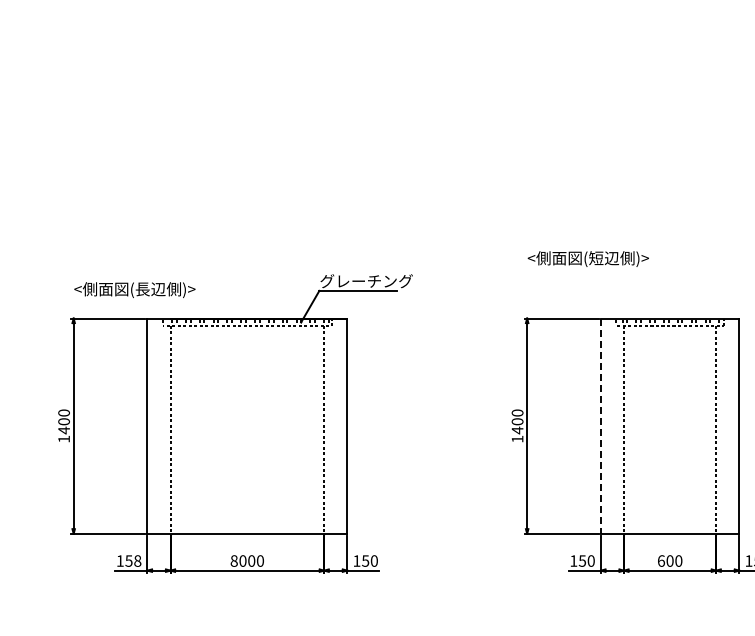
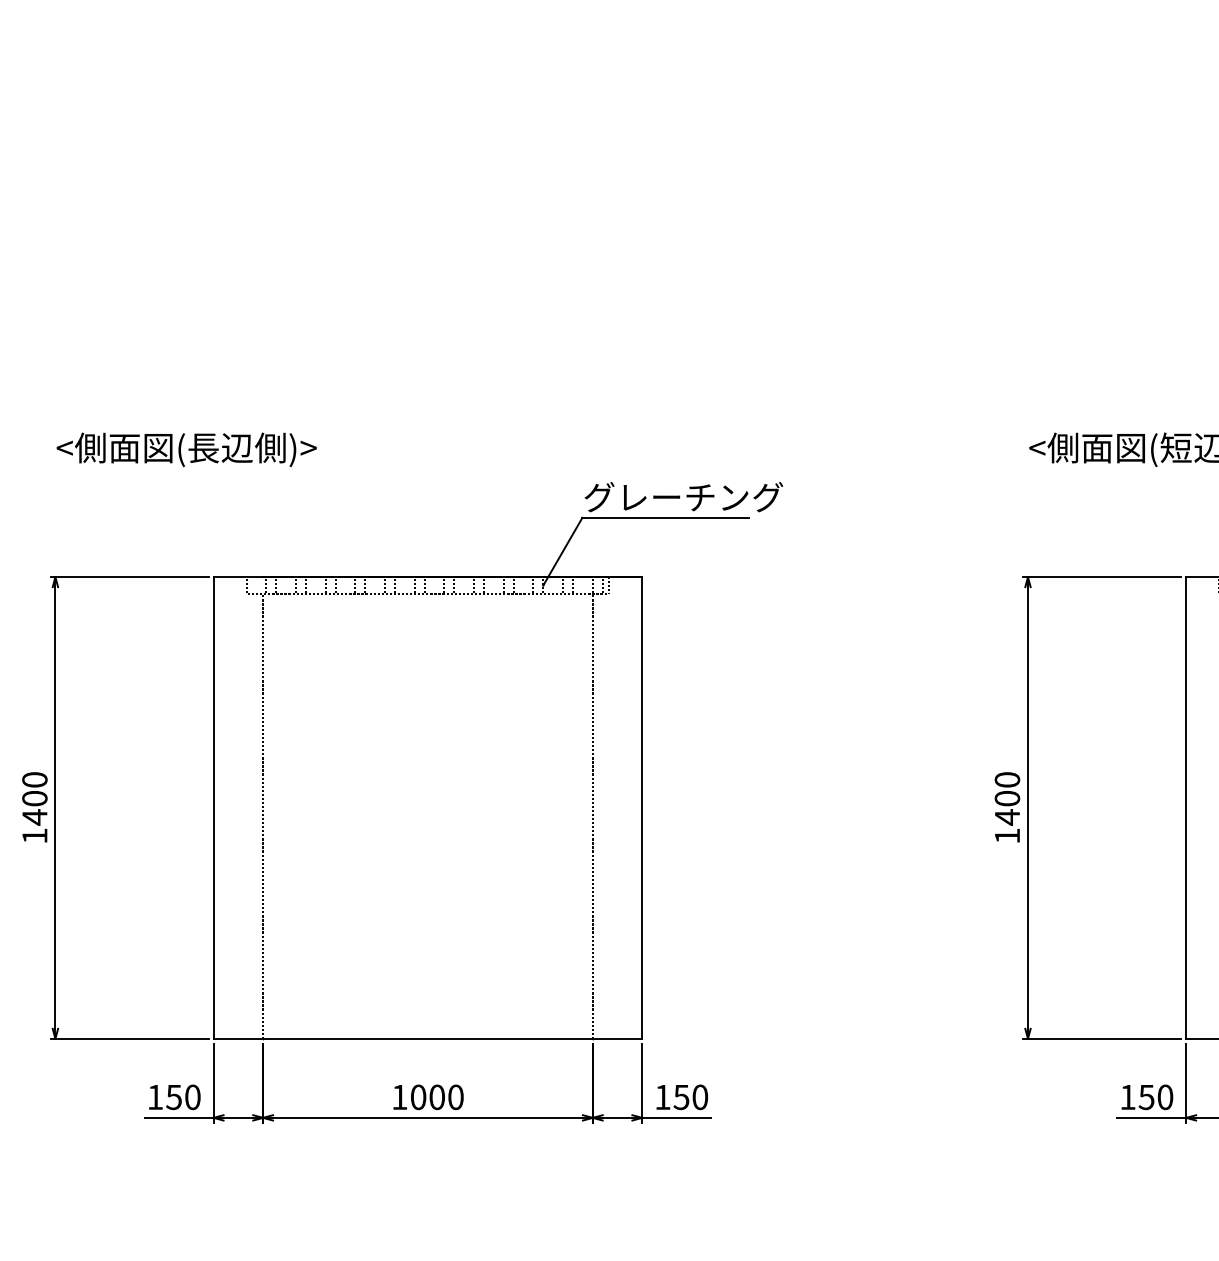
text: (134, 289) -> (185, 448), moved
line: (600, 426) -> (1185, 808), dashed -> solid
text: (137, 560) -> (192, 1096), 158 -> 150
text: (233, 560) -> (398, 1096), 8000 -> 1000

